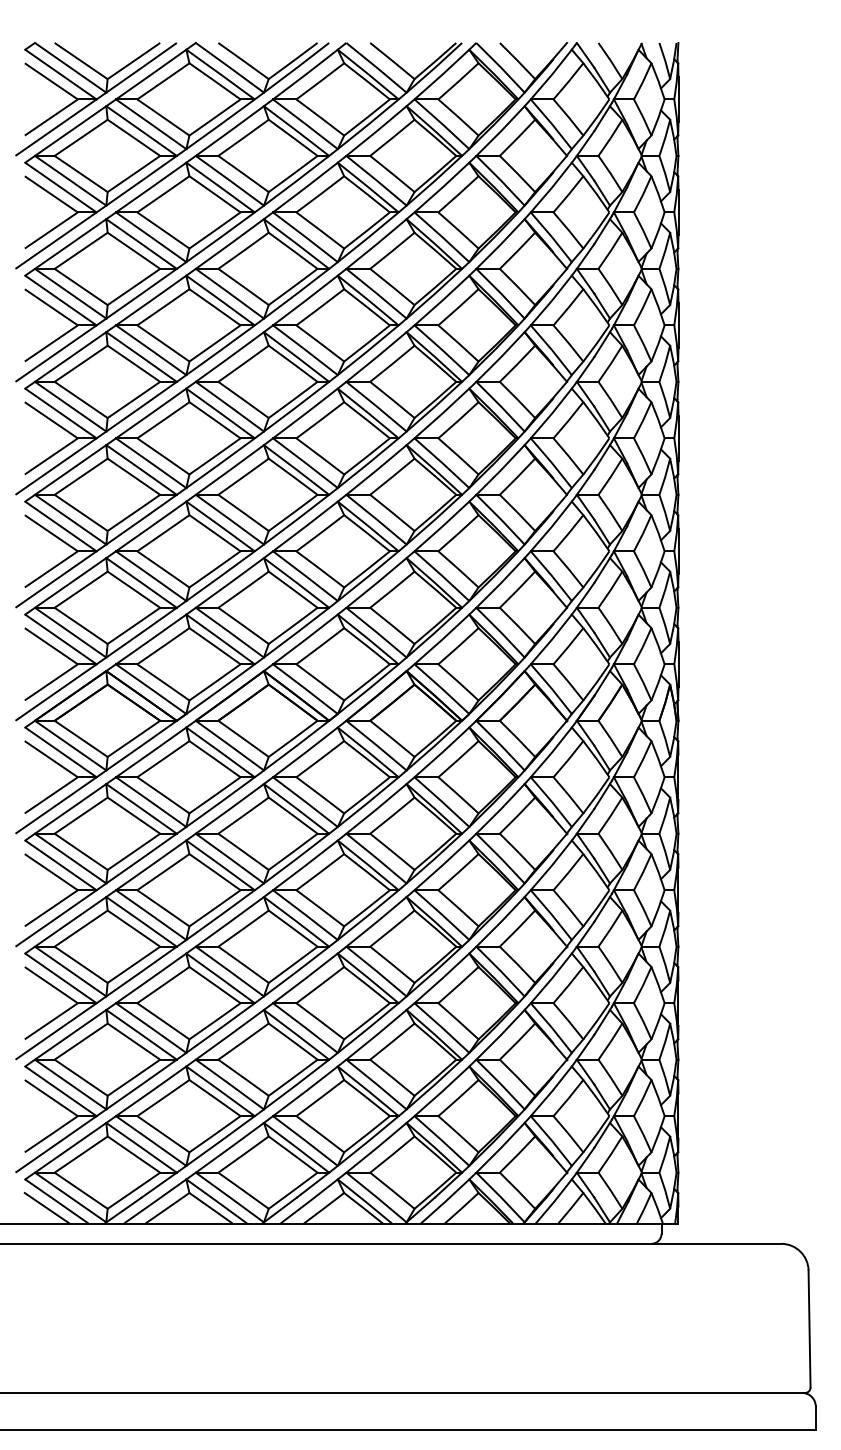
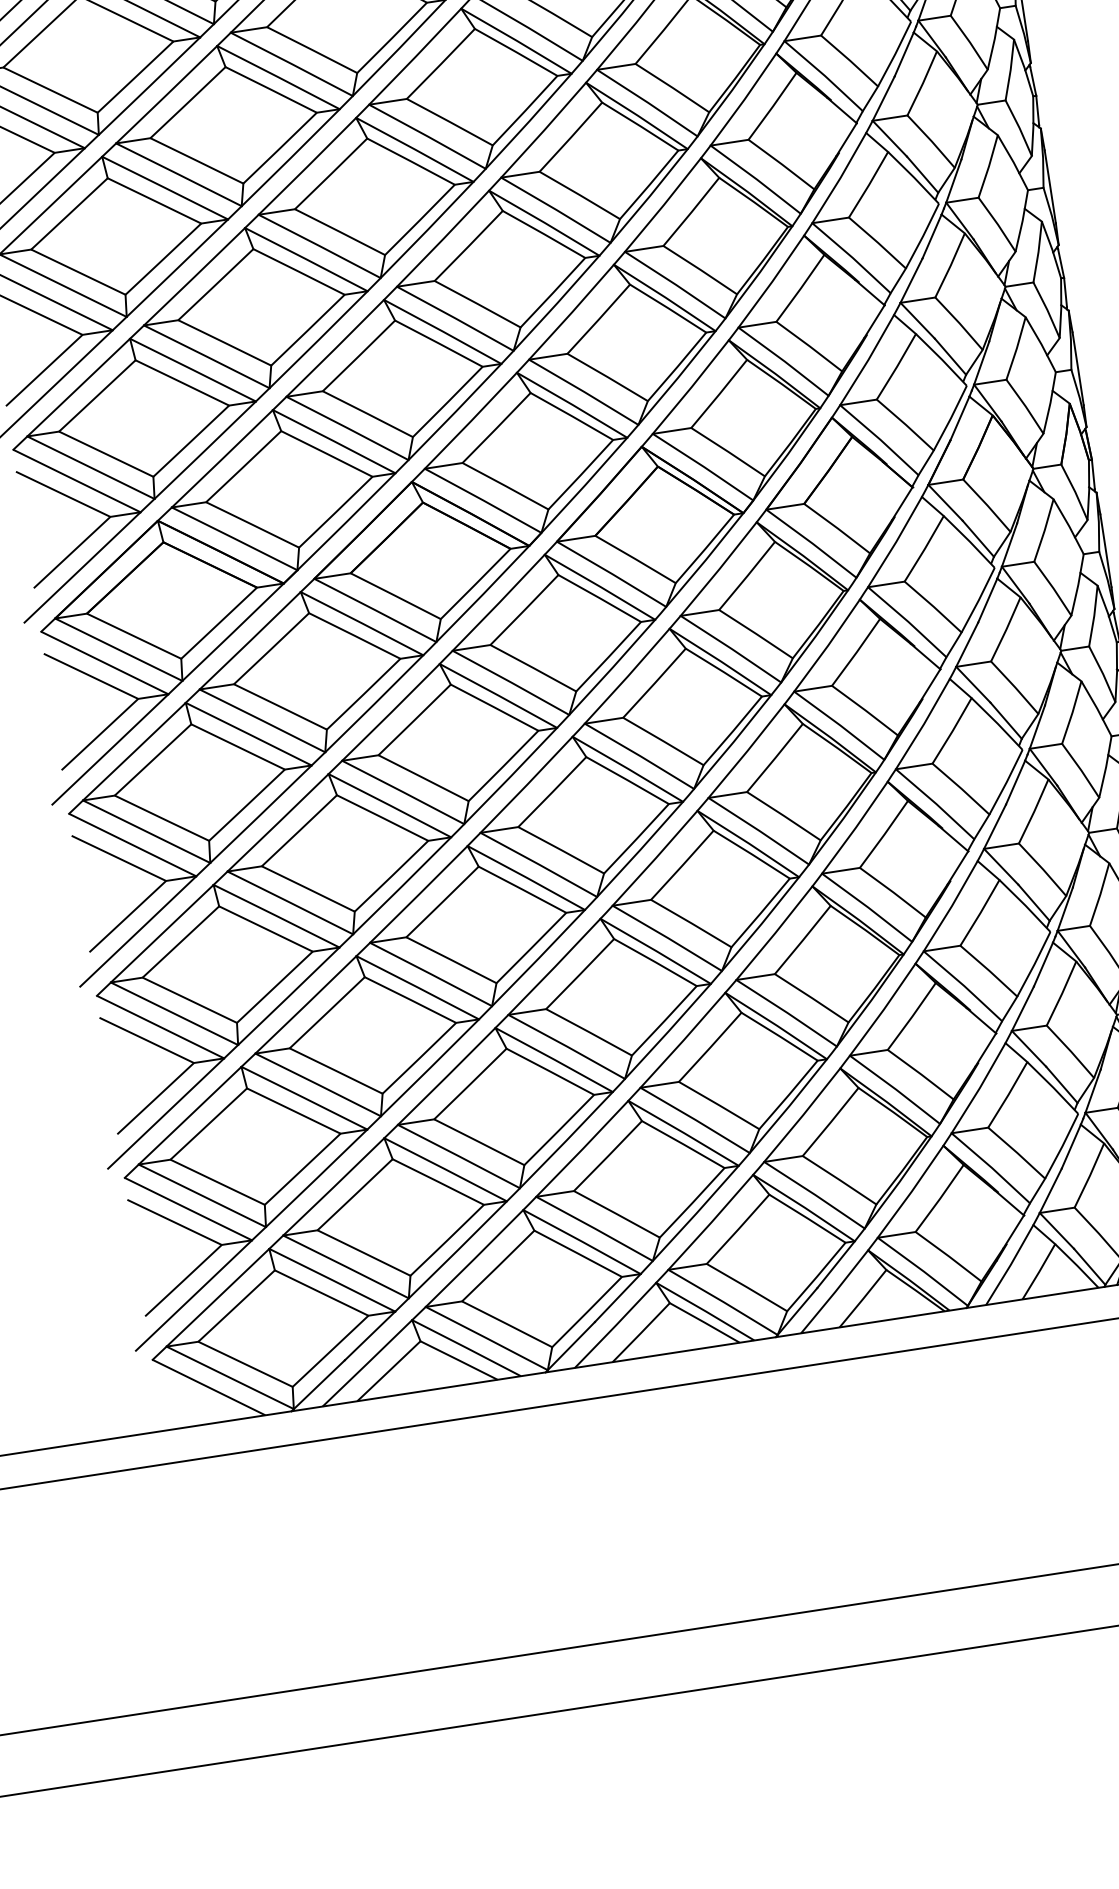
line: (46, 1208) -> (194, 1401), removed

